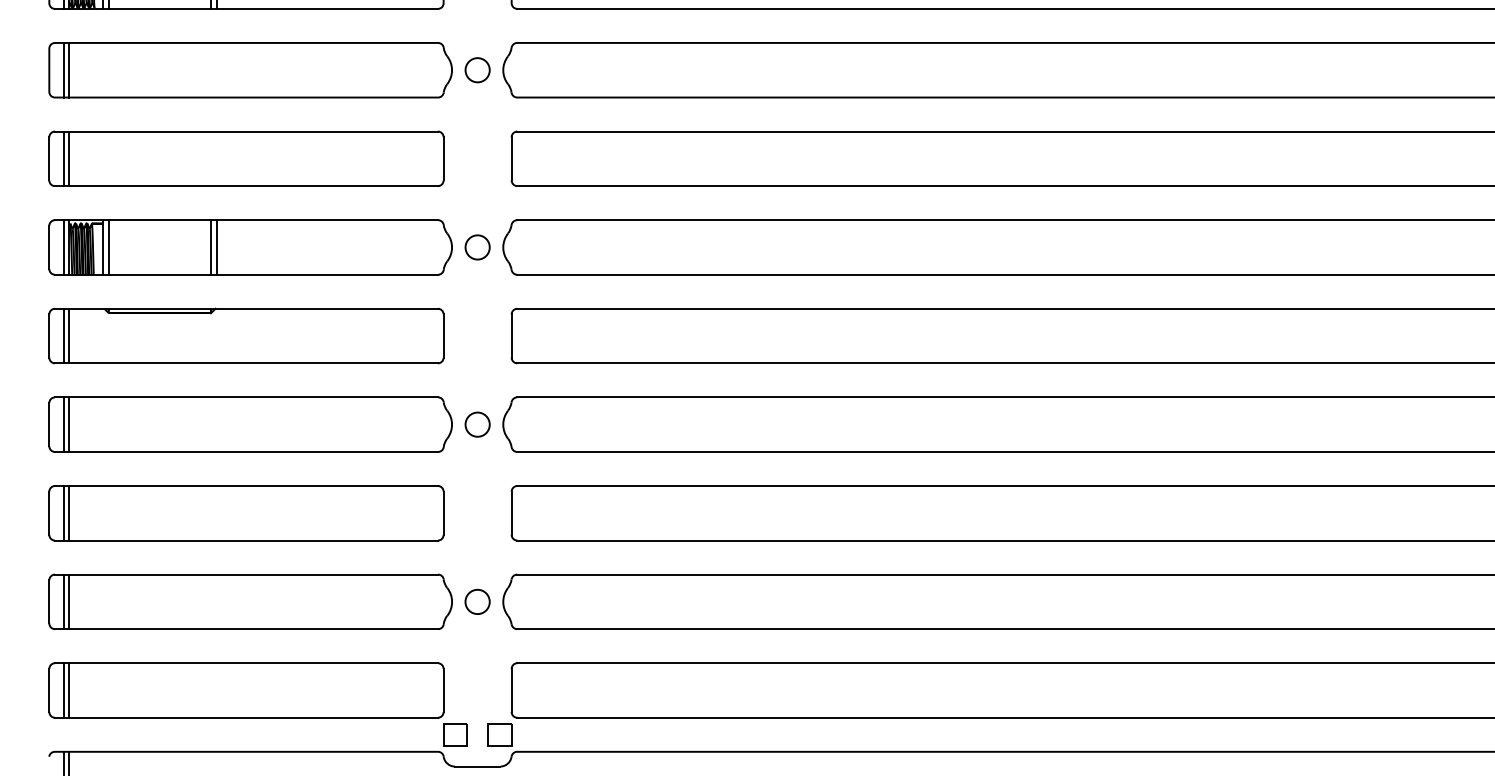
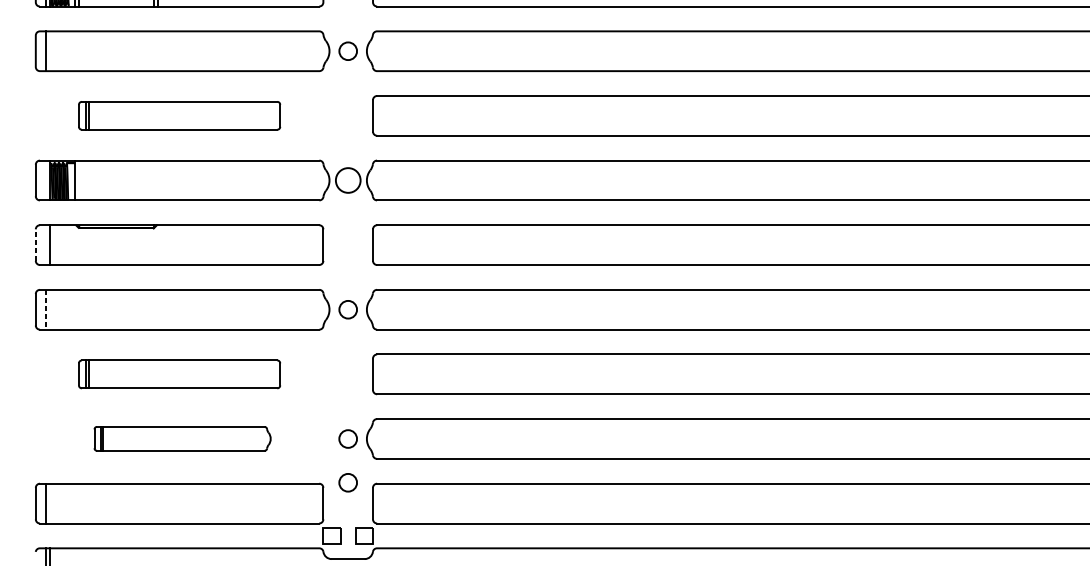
line: (69, 69) -> (50, 50), removed
part: (246, 158) -> (179, 115), size x0.7
line: (63, 247) -> (46, 180), removed
line: (108, 247) -> (78, 180), removed
line: (211, 247) -> (154, 180), removed
line: (216, 247) -> (157, 180), removed
circle: (477, 247) -> (348, 180), size x1.4
line: (63, 335) -> (46, 244), removed
line: (49, 336) -> (35, 245), solid -> dashed
line: (69, 424) -> (50, 309), removed
line: (63, 425) -> (46, 310), solid -> dashed
part: (246, 513) -> (179, 374), size x0.7
part: (250, 601) -> (182, 438), size x0.6
circle: (477, 661) -> (348, 482), added
line: (69, 690) -> (50, 503), removed

